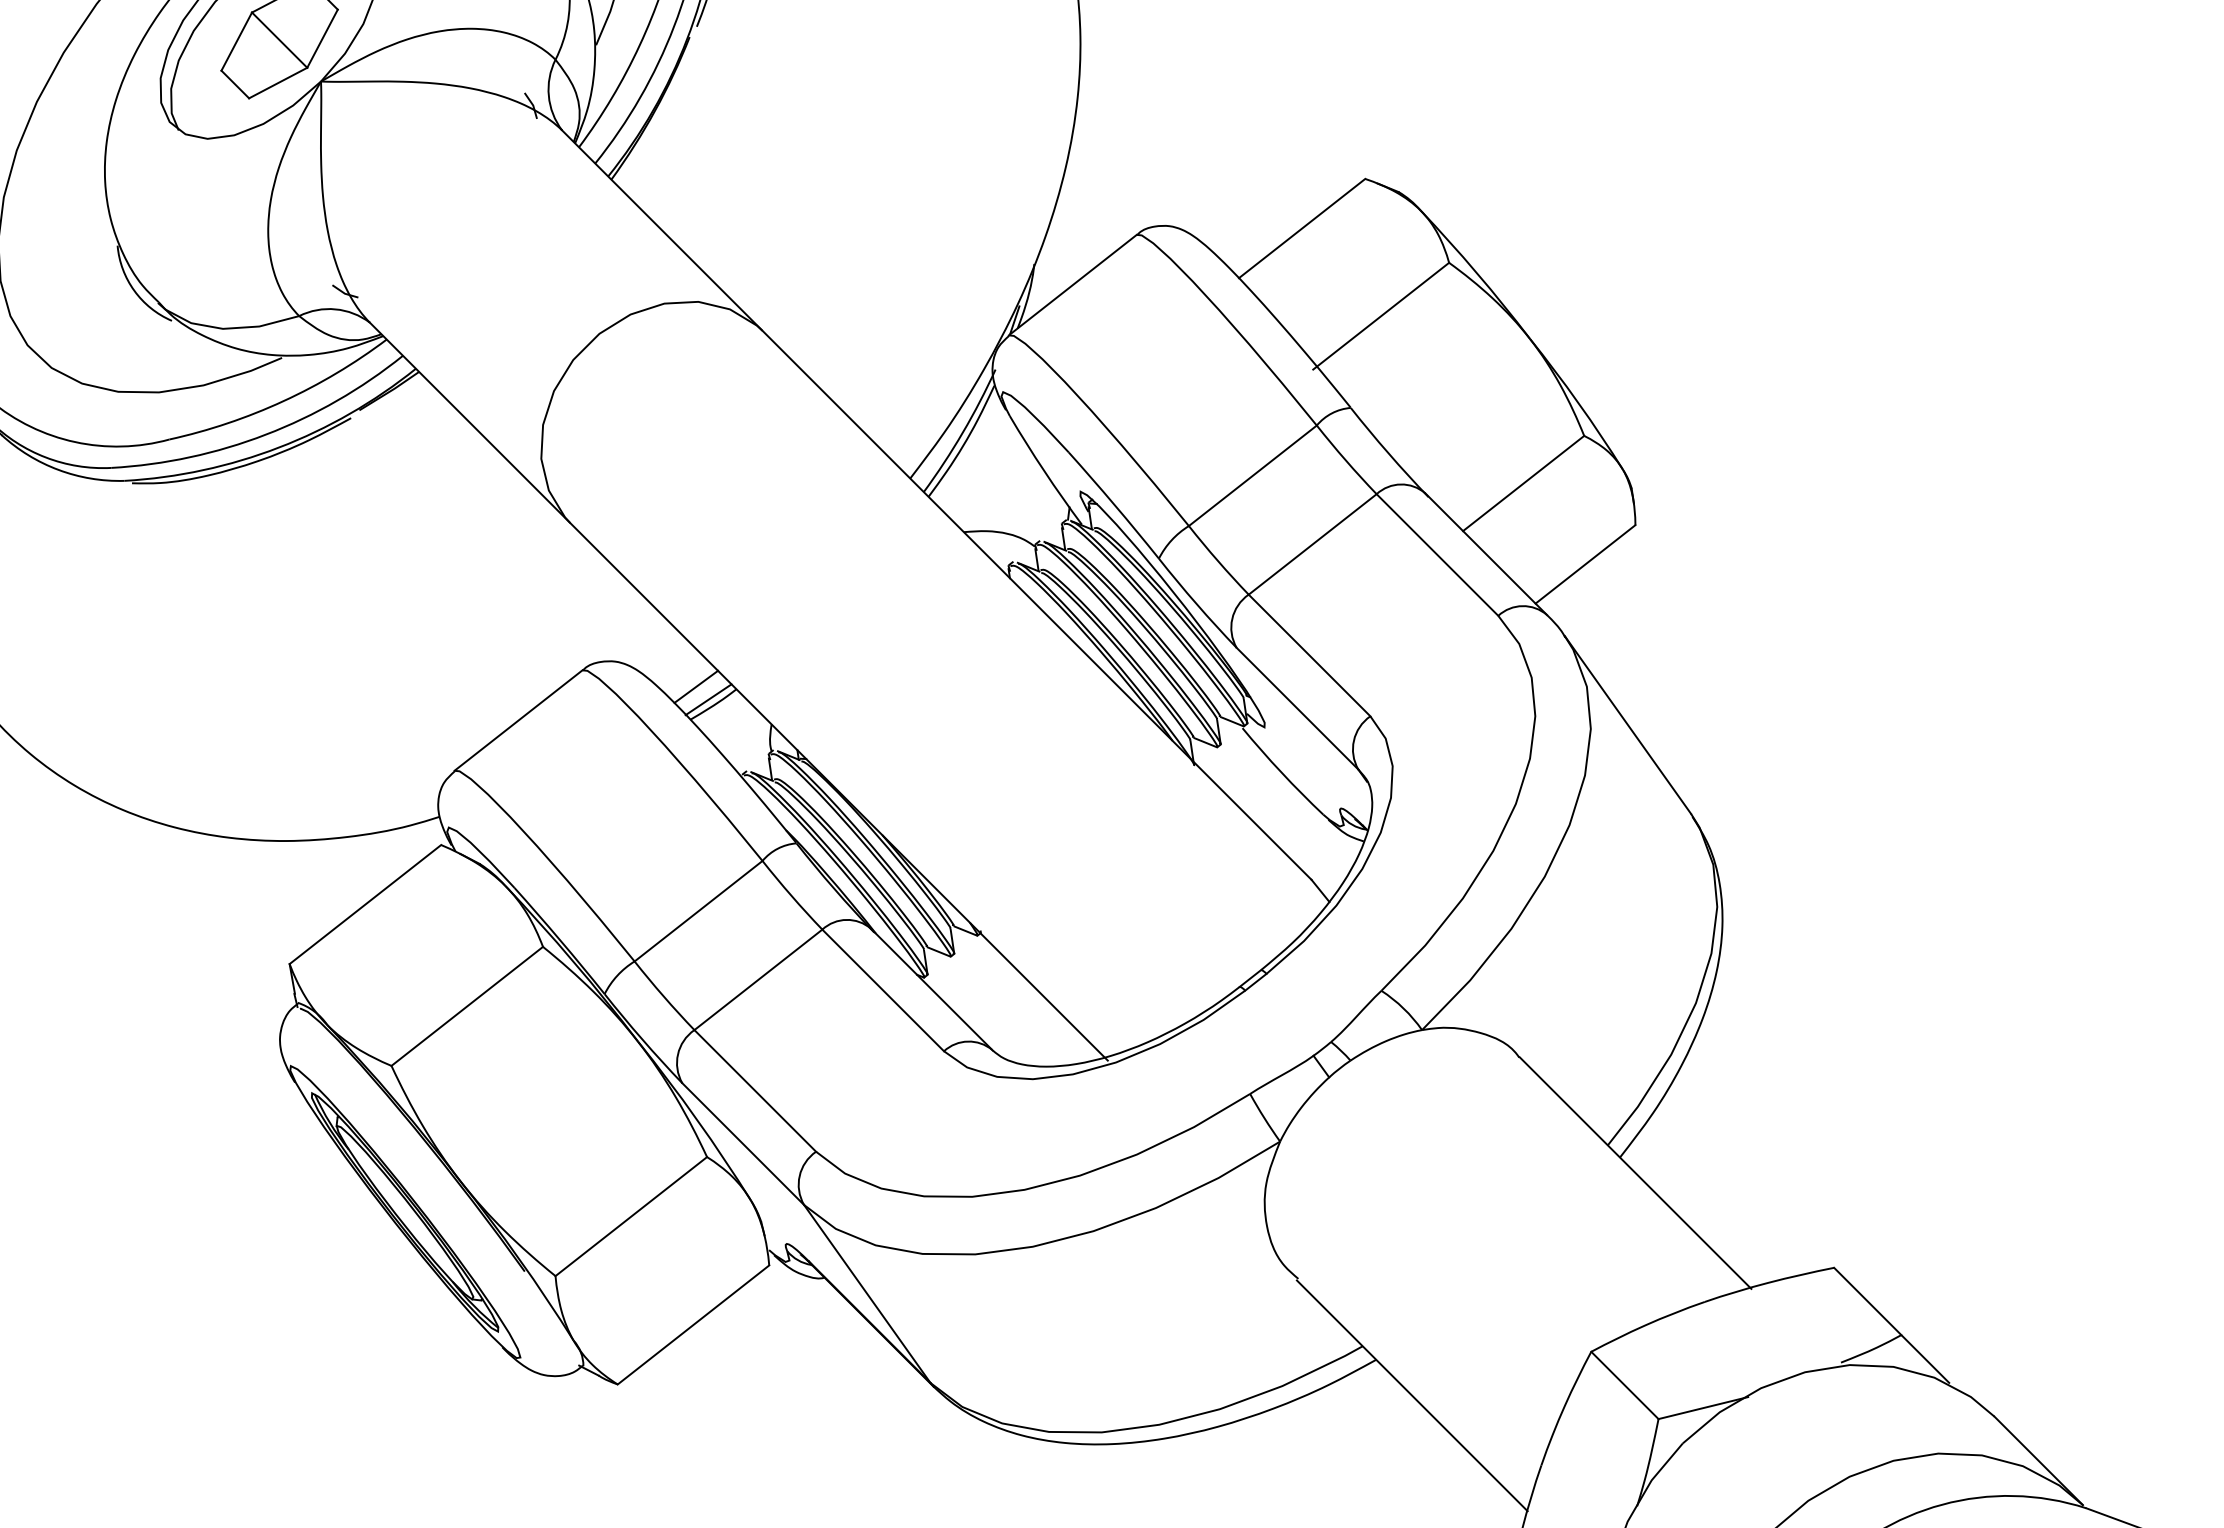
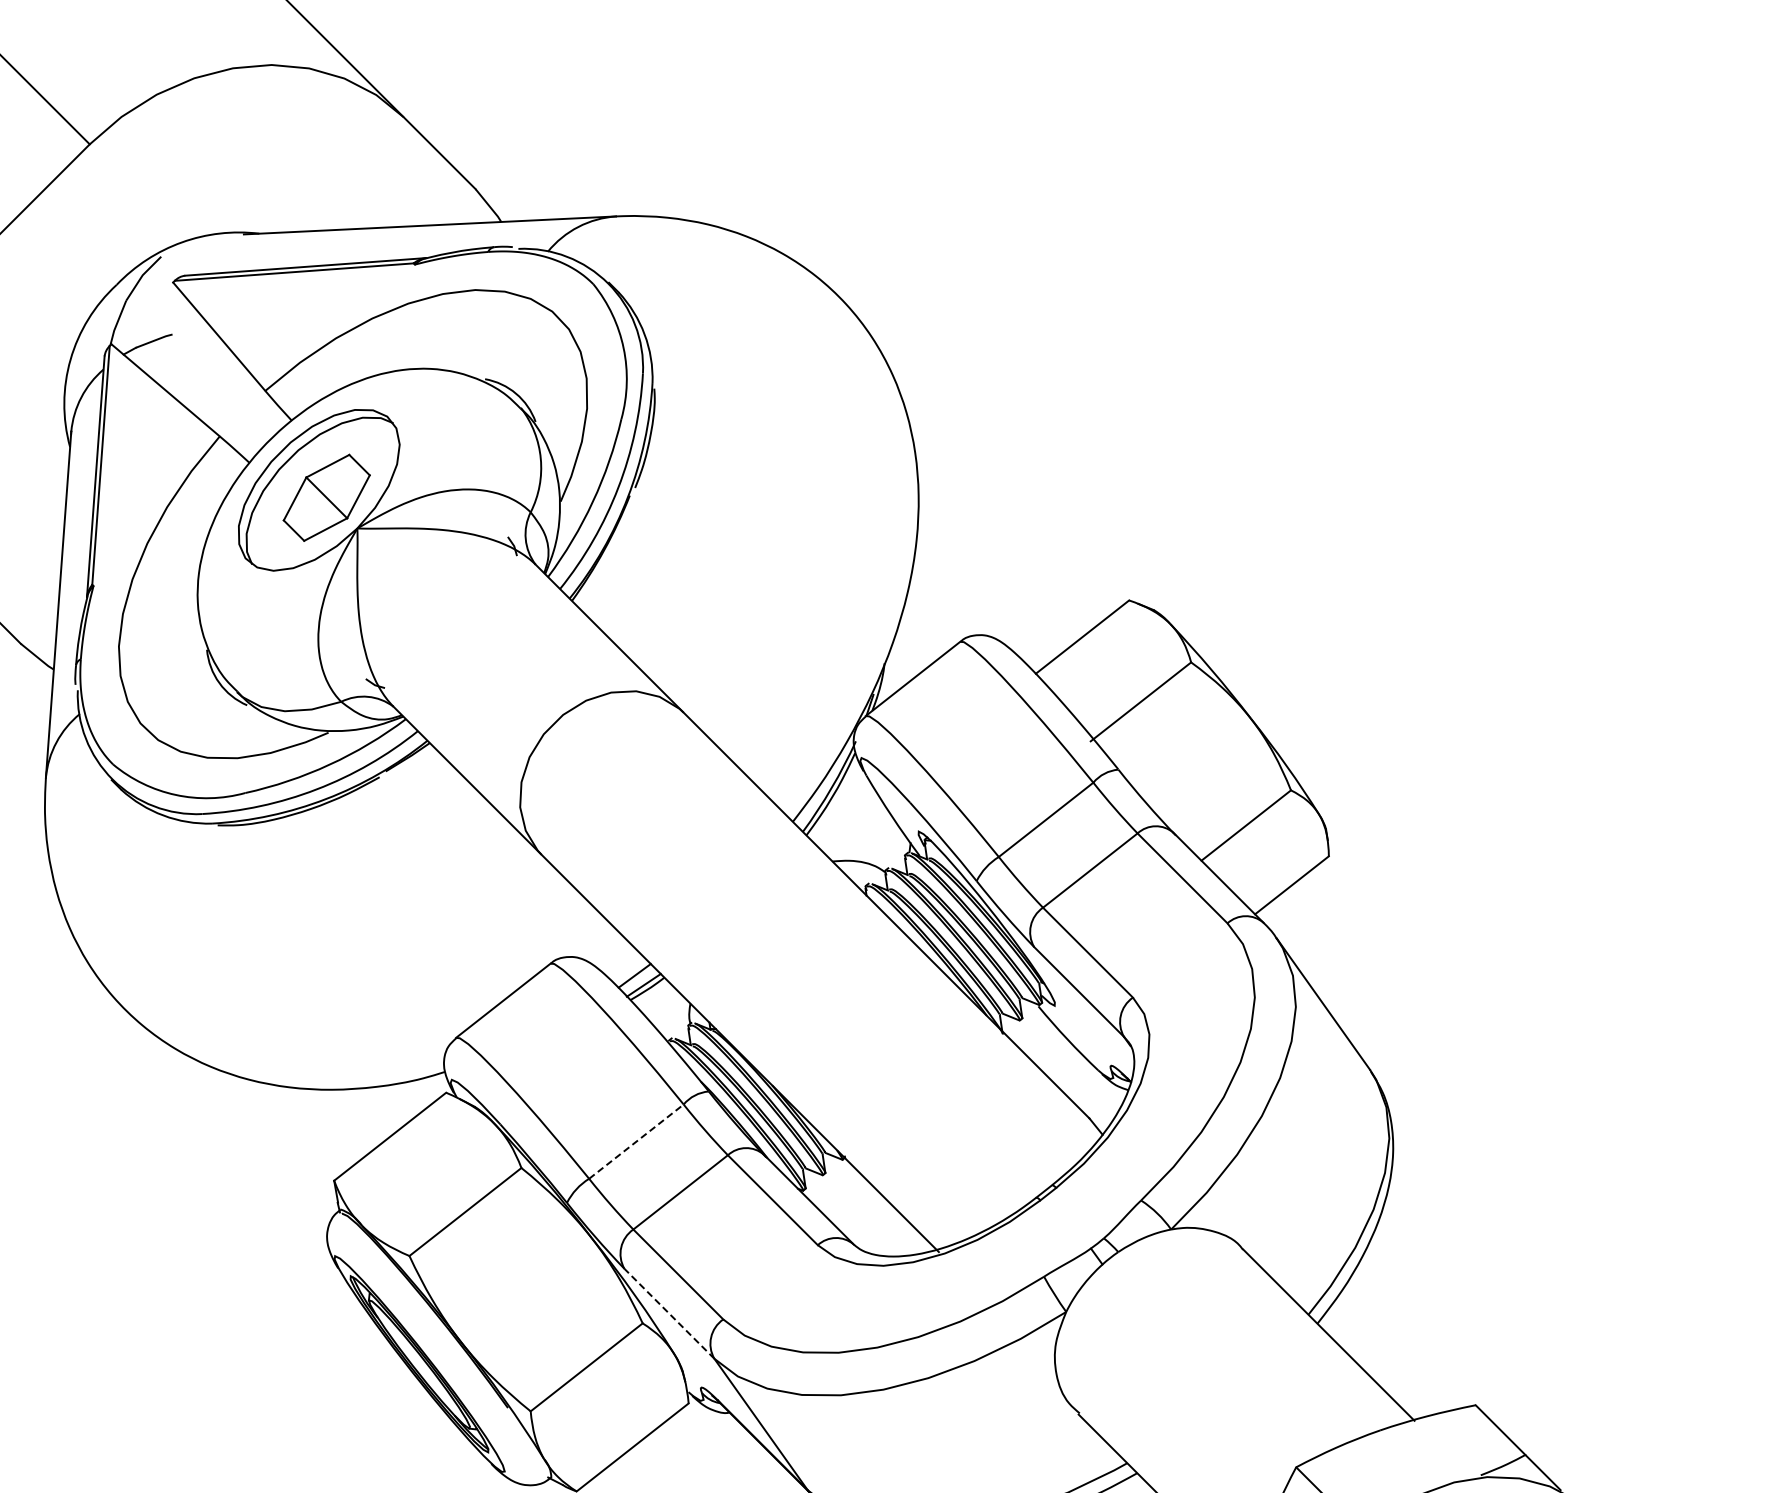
line: (698, 910) -> (636, 1141), solid -> dashed
line: (743, 1143) -> (669, 1313), solid -> dashed

